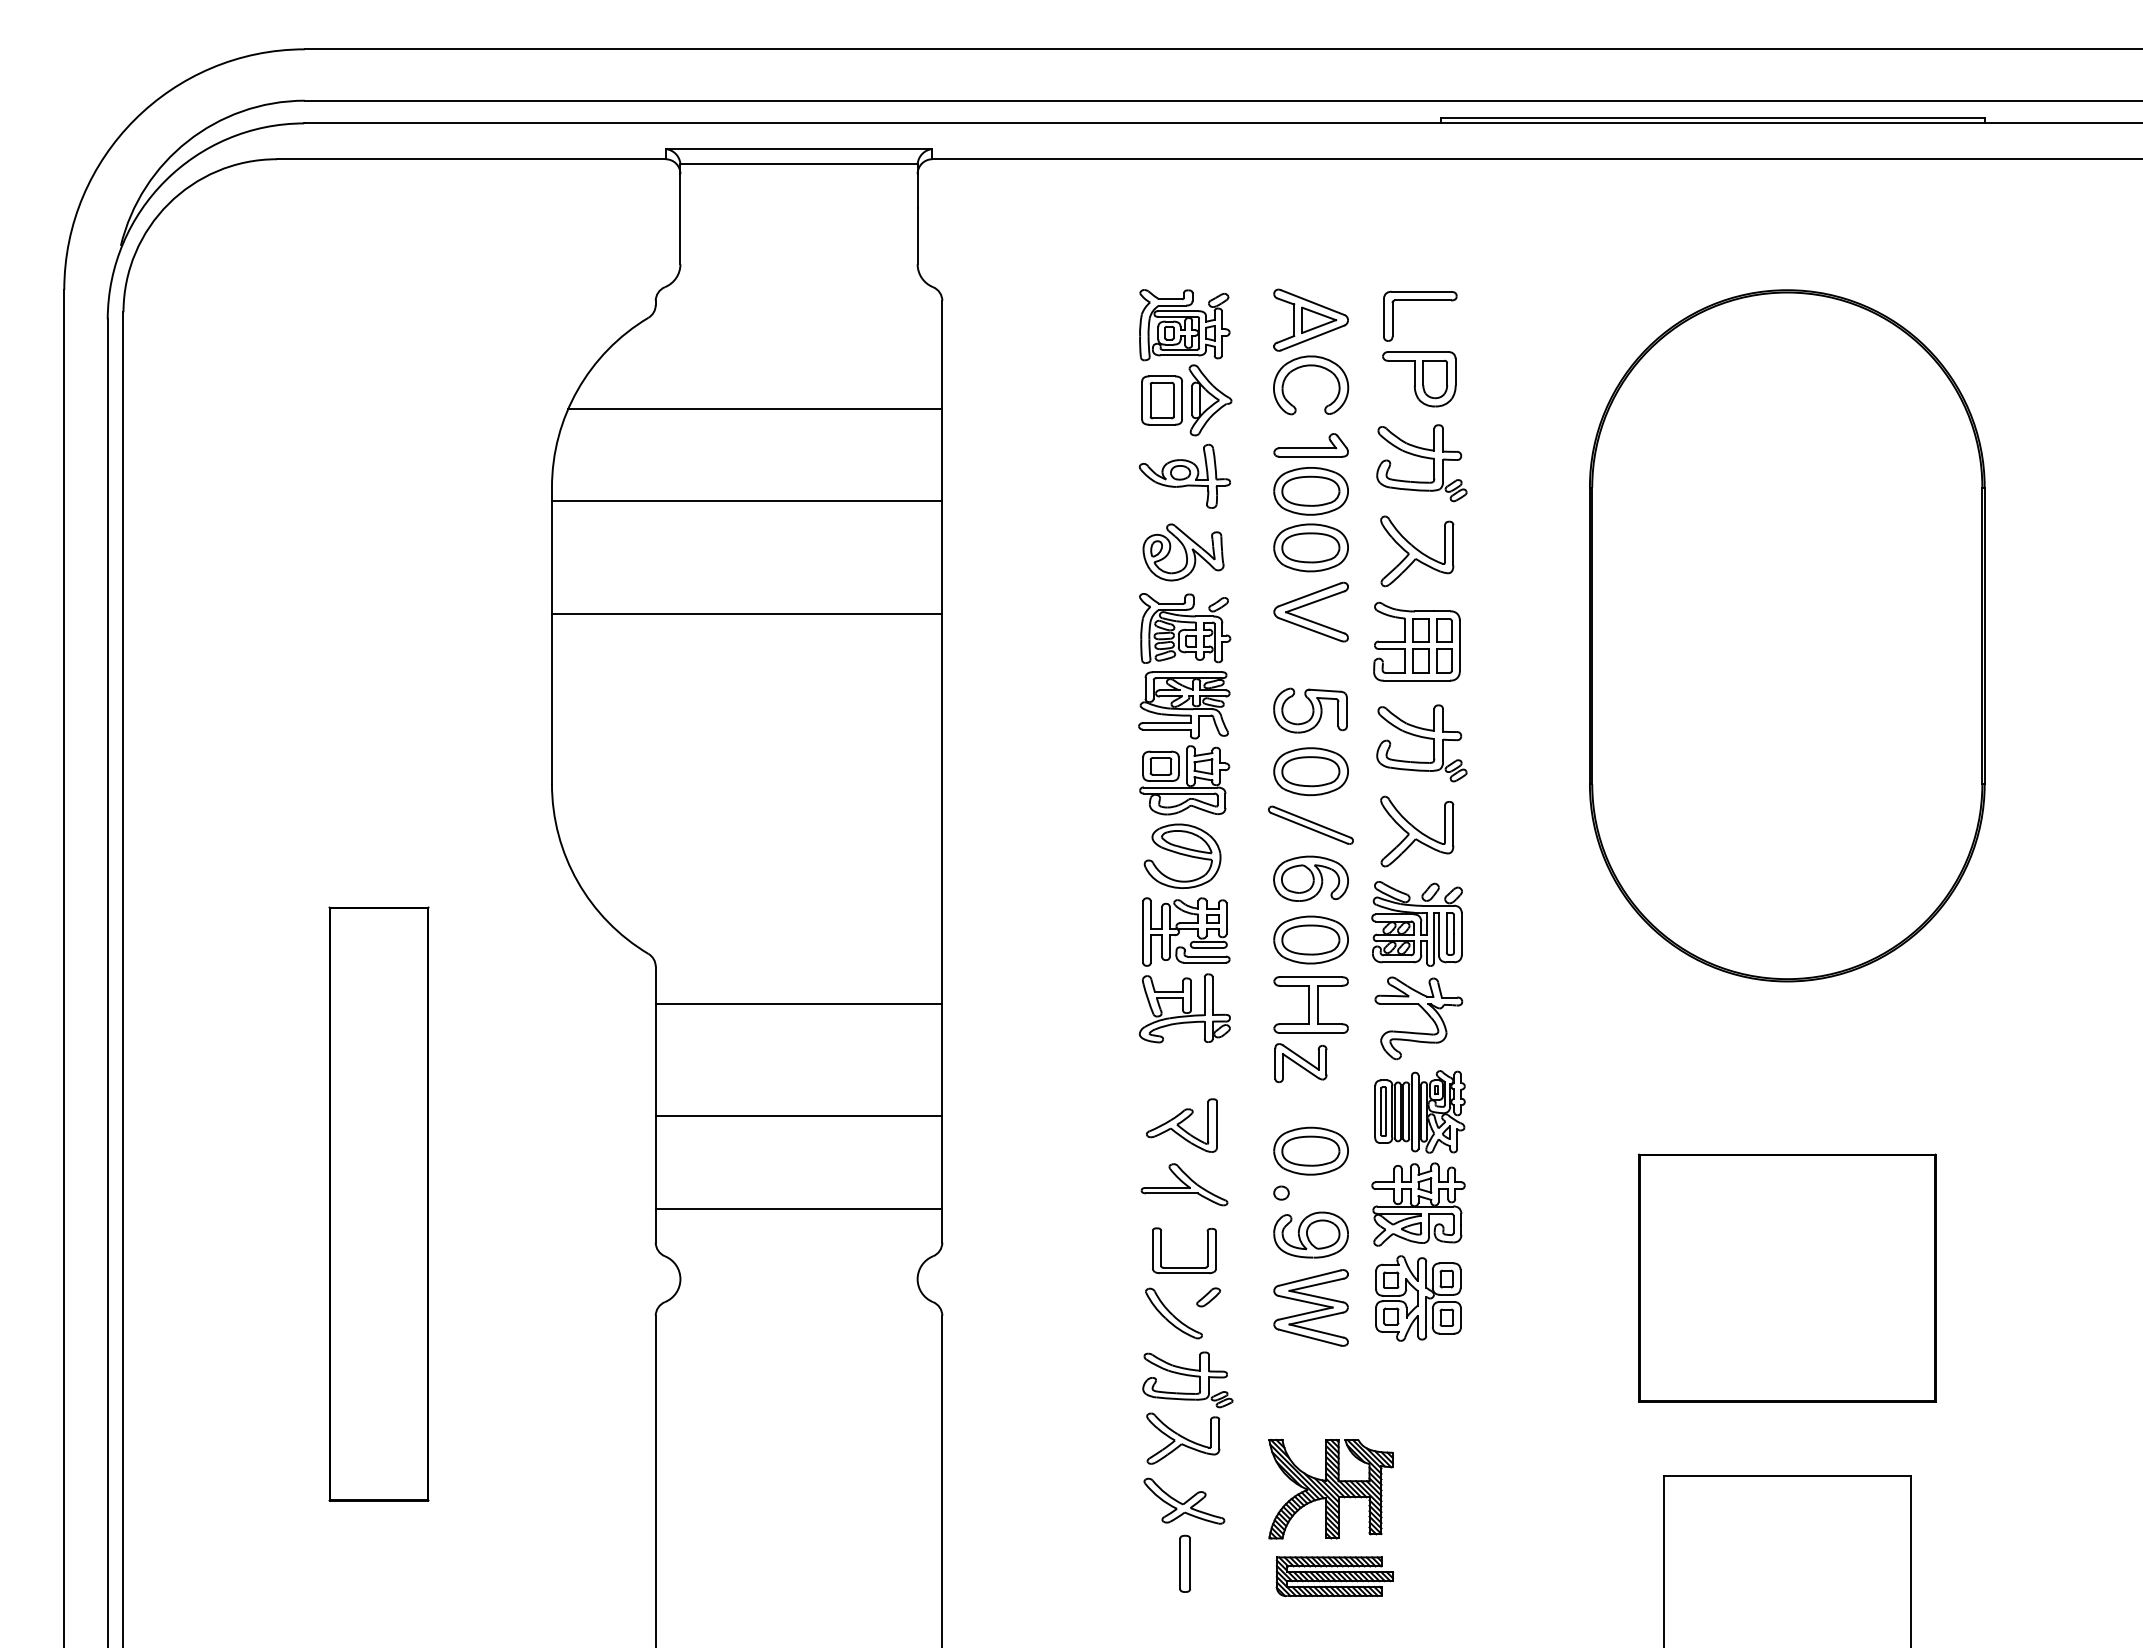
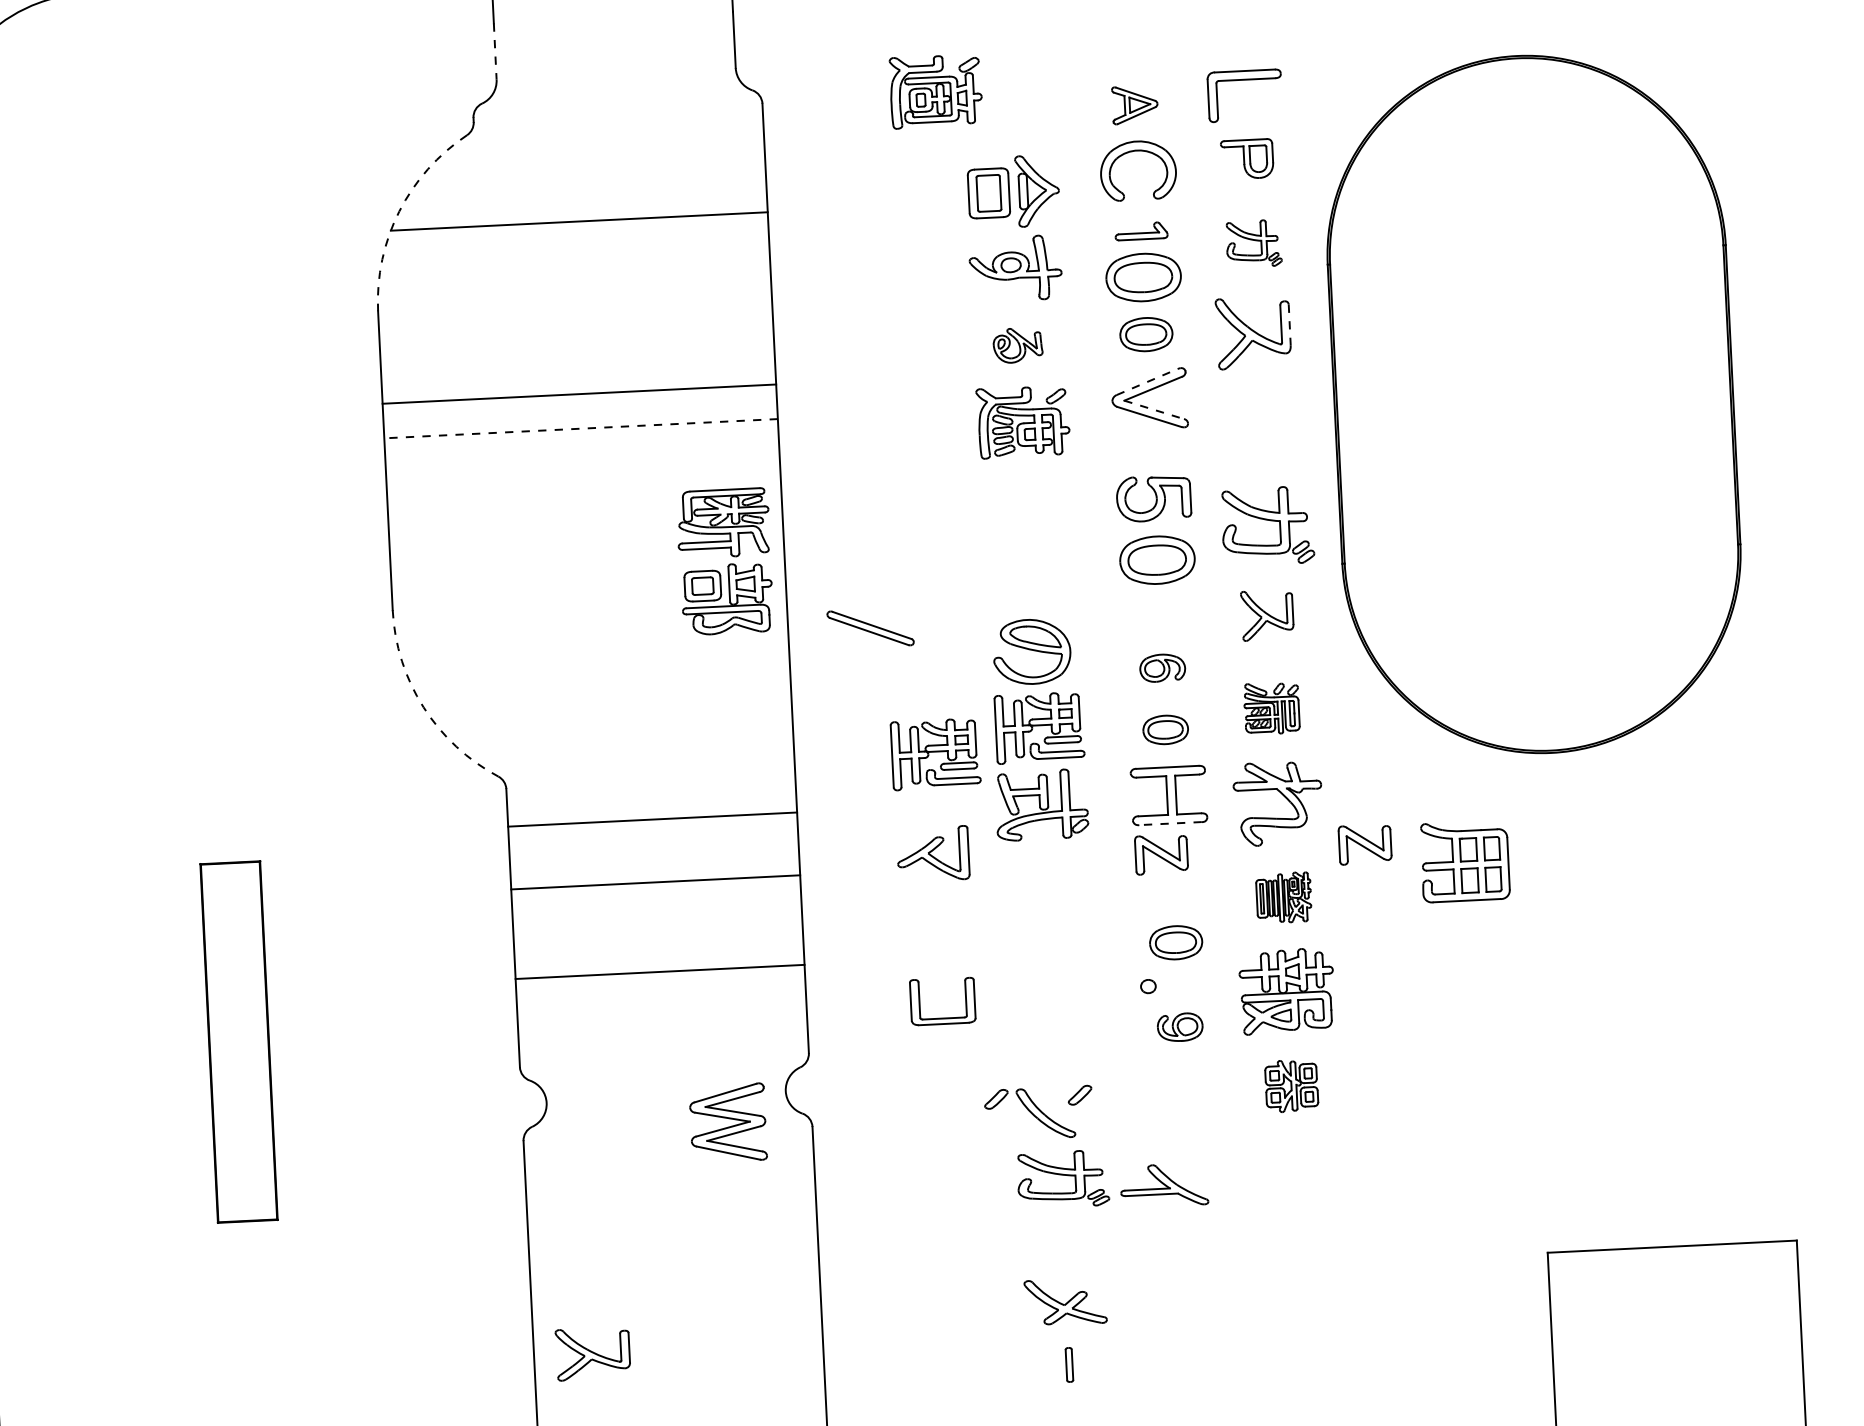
line: (680, 236) -> (495, 51), solid -> dashed
part: (1310, 319) -> (1134, 104), size x0.6
part: (1184, 325) -> (935, 91), moved
part: (1419, 379) -> (1247, 159), size x0.7
arc: (577, 389) -> (398, 211), solid -> dashed
part: (1310, 445) -> (1140, 231), size x0.7
part: (1421, 463) -> (1253, 244), size x0.6
line: (746, 501) -> (578, 394), moved
line: (1453, 545) -> (1289, 325), solid -> dashed
part: (1310, 547) -> (1145, 334), size x0.7
part: (1183, 552) -> (1017, 345), size x0.6
line: (1309, 594) -> (1147, 381), solid -> dashed
line: (746, 613) -> (580, 428), solid -> dashed
line: (1315, 622) -> (1154, 409), solid -> dashed
part: (1787, 635) -> (1534, 404), moved
part: (1416, 641) -> (1464, 861), moved
part: (1184, 743) -> (725, 561), moved
part: (1310, 824) -> (870, 627), moved
part: (1417, 831) -> (1267, 615), size x0.7
part: (1310, 878) -> (1162, 667), size x0.6
arc: (577, 881) -> (423, 707), solid -> dashed
part: (1416, 923) -> (1271, 708), size x0.6
part: (1310, 939) -> (1165, 729), size x0.6
part: (1082, 952) -> (935, 753), added
line: (1311, 1032) -> (1170, 823), solid -> dashed
part: (1502, 1063) -> (1364, 844), added
part: (1419, 1111) -> (1283, 897), size x0.6
line: (798, 1116) -> (655, 882), moved
part: (1181, 1125) -> (932, 853), moved
part: (1310, 1150) -> (1175, 942), size x0.7
part: (1184, 1184) -> (1164, 1185), moved
part: (378, 1203) -> (238, 1041), size x0.6
line: (798, 1209) -> (659, 972), moved
part: (1310, 1234) -> (1179, 1026), size x0.6
part: (1184, 1267) -> (943, 1018), moved
part: (1787, 1277) -> (1662, 1046), removed
part: (1125, 1297) -> (996, 1099), added
part: (1418, 1298) -> (1291, 1086), size x0.6
part: (1310, 1307) -> (727, 1122), moved
part: (1183, 1438) -> (593, 1353), moved
part: (1330, 1517) -> (1213, 1311), removed
part: (1184, 1563) -> (1068, 1364), size x0.6

